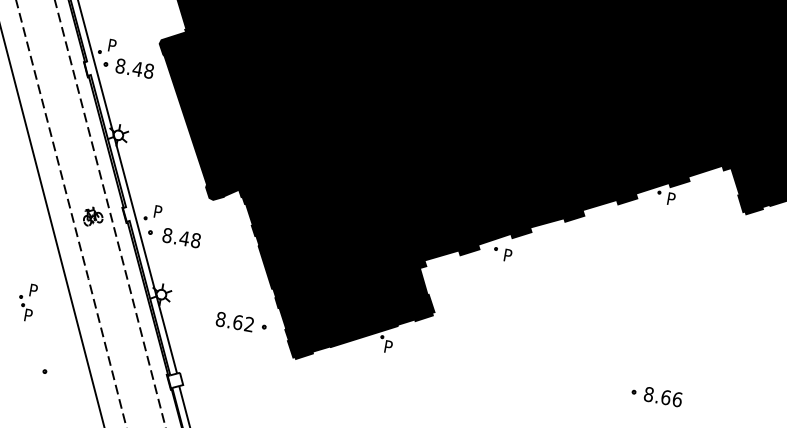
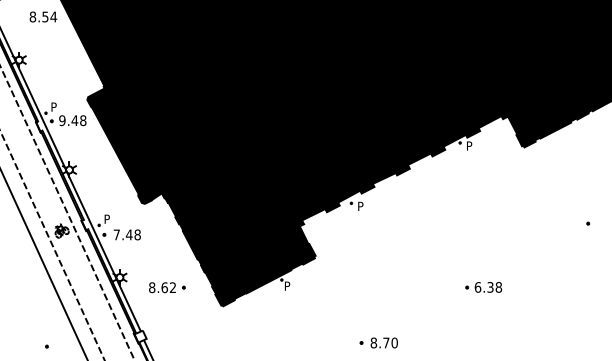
text: (120, 65) -> (62, 120), 8.48 -> 9.48
text: (167, 234) -> (116, 234), 8.48 -> 7.48
part: (26, 301) -> (25, 299), removed
part: (241, 322) -> (167, 287), moved
text: (663, 397) -> (488, 287), 8.66 -> 6.38

